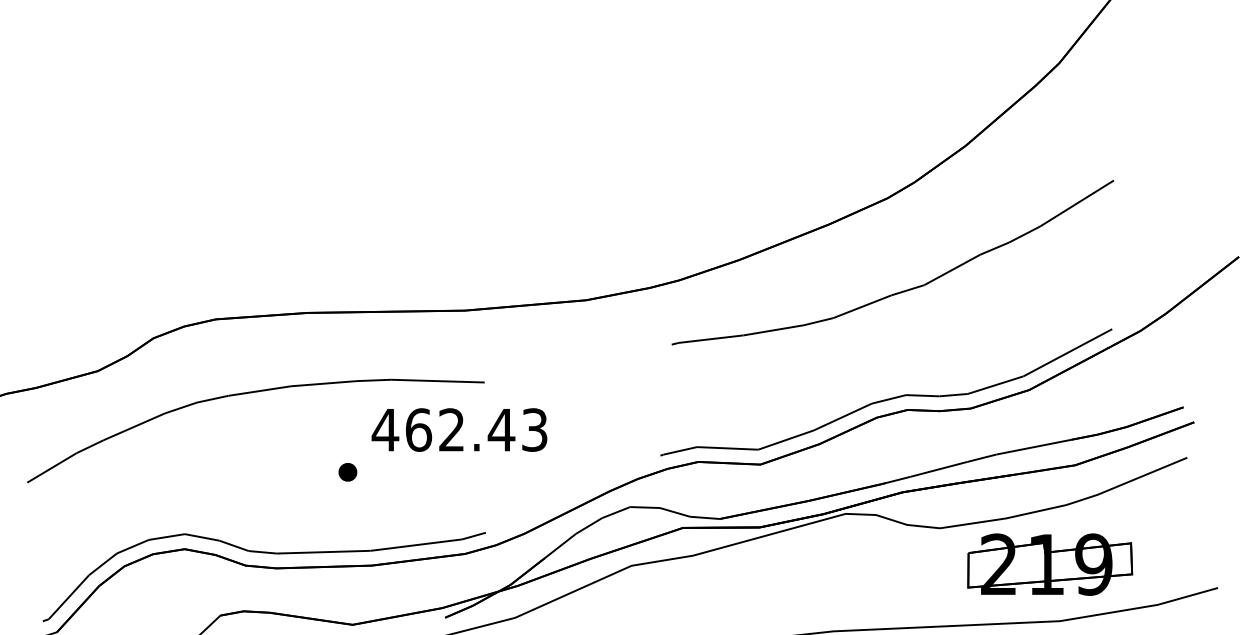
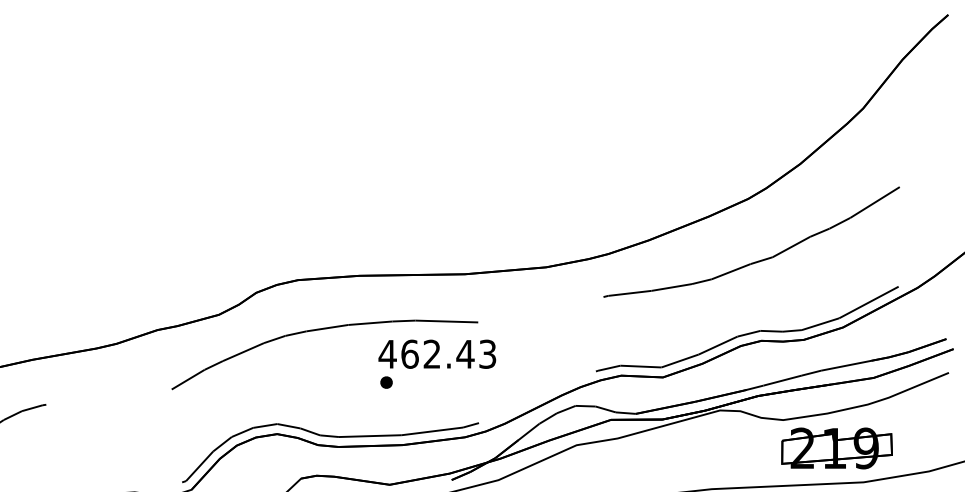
text: (459, 428) -> (437, 353), moved
part: (1049, 564) -> (836, 448), moved

